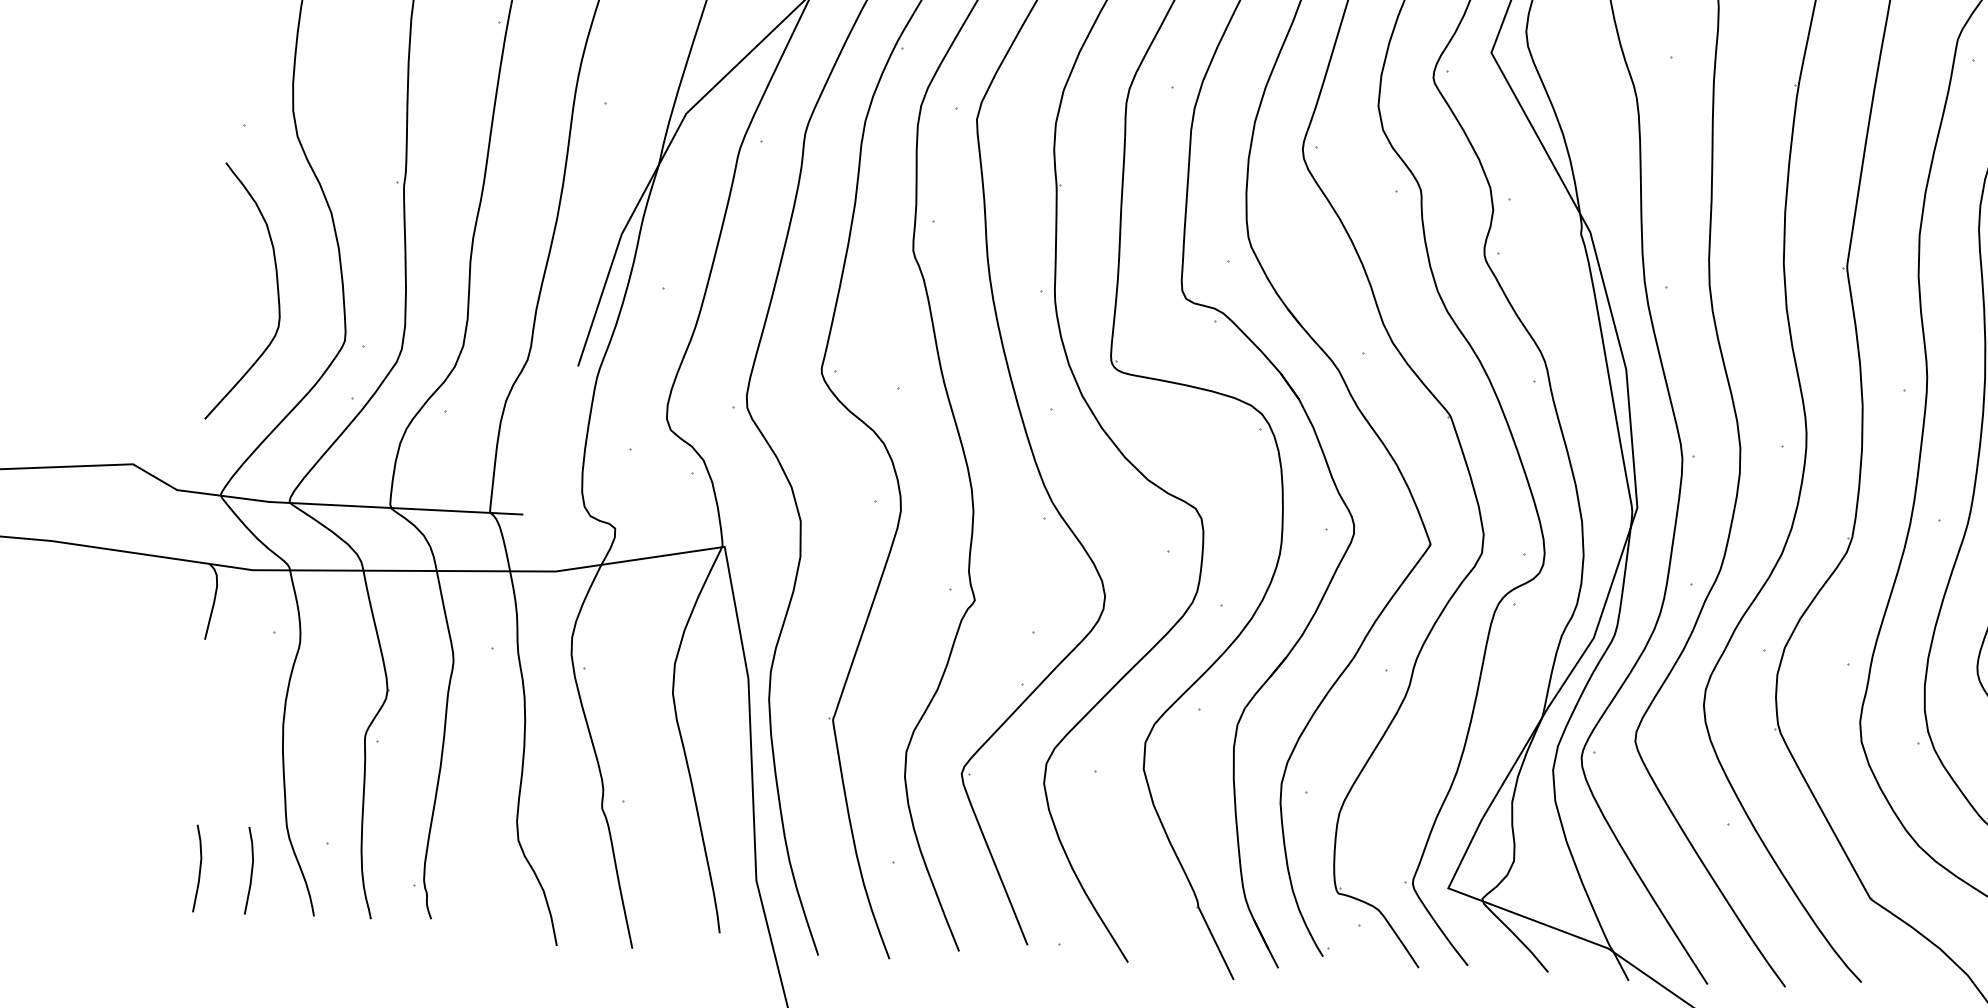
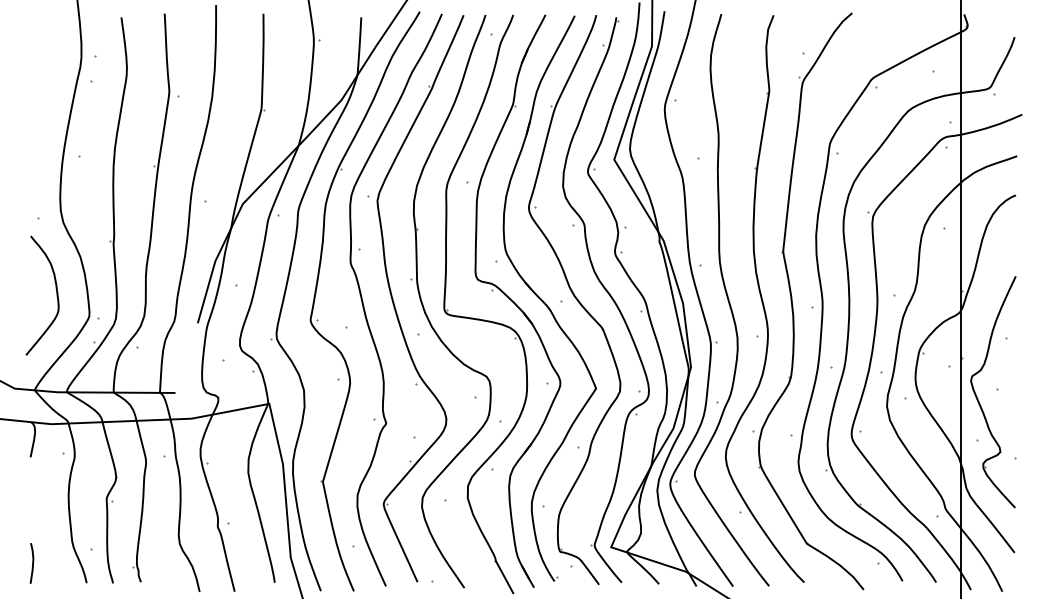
line: (250, 871) -> (56, 563), removed

